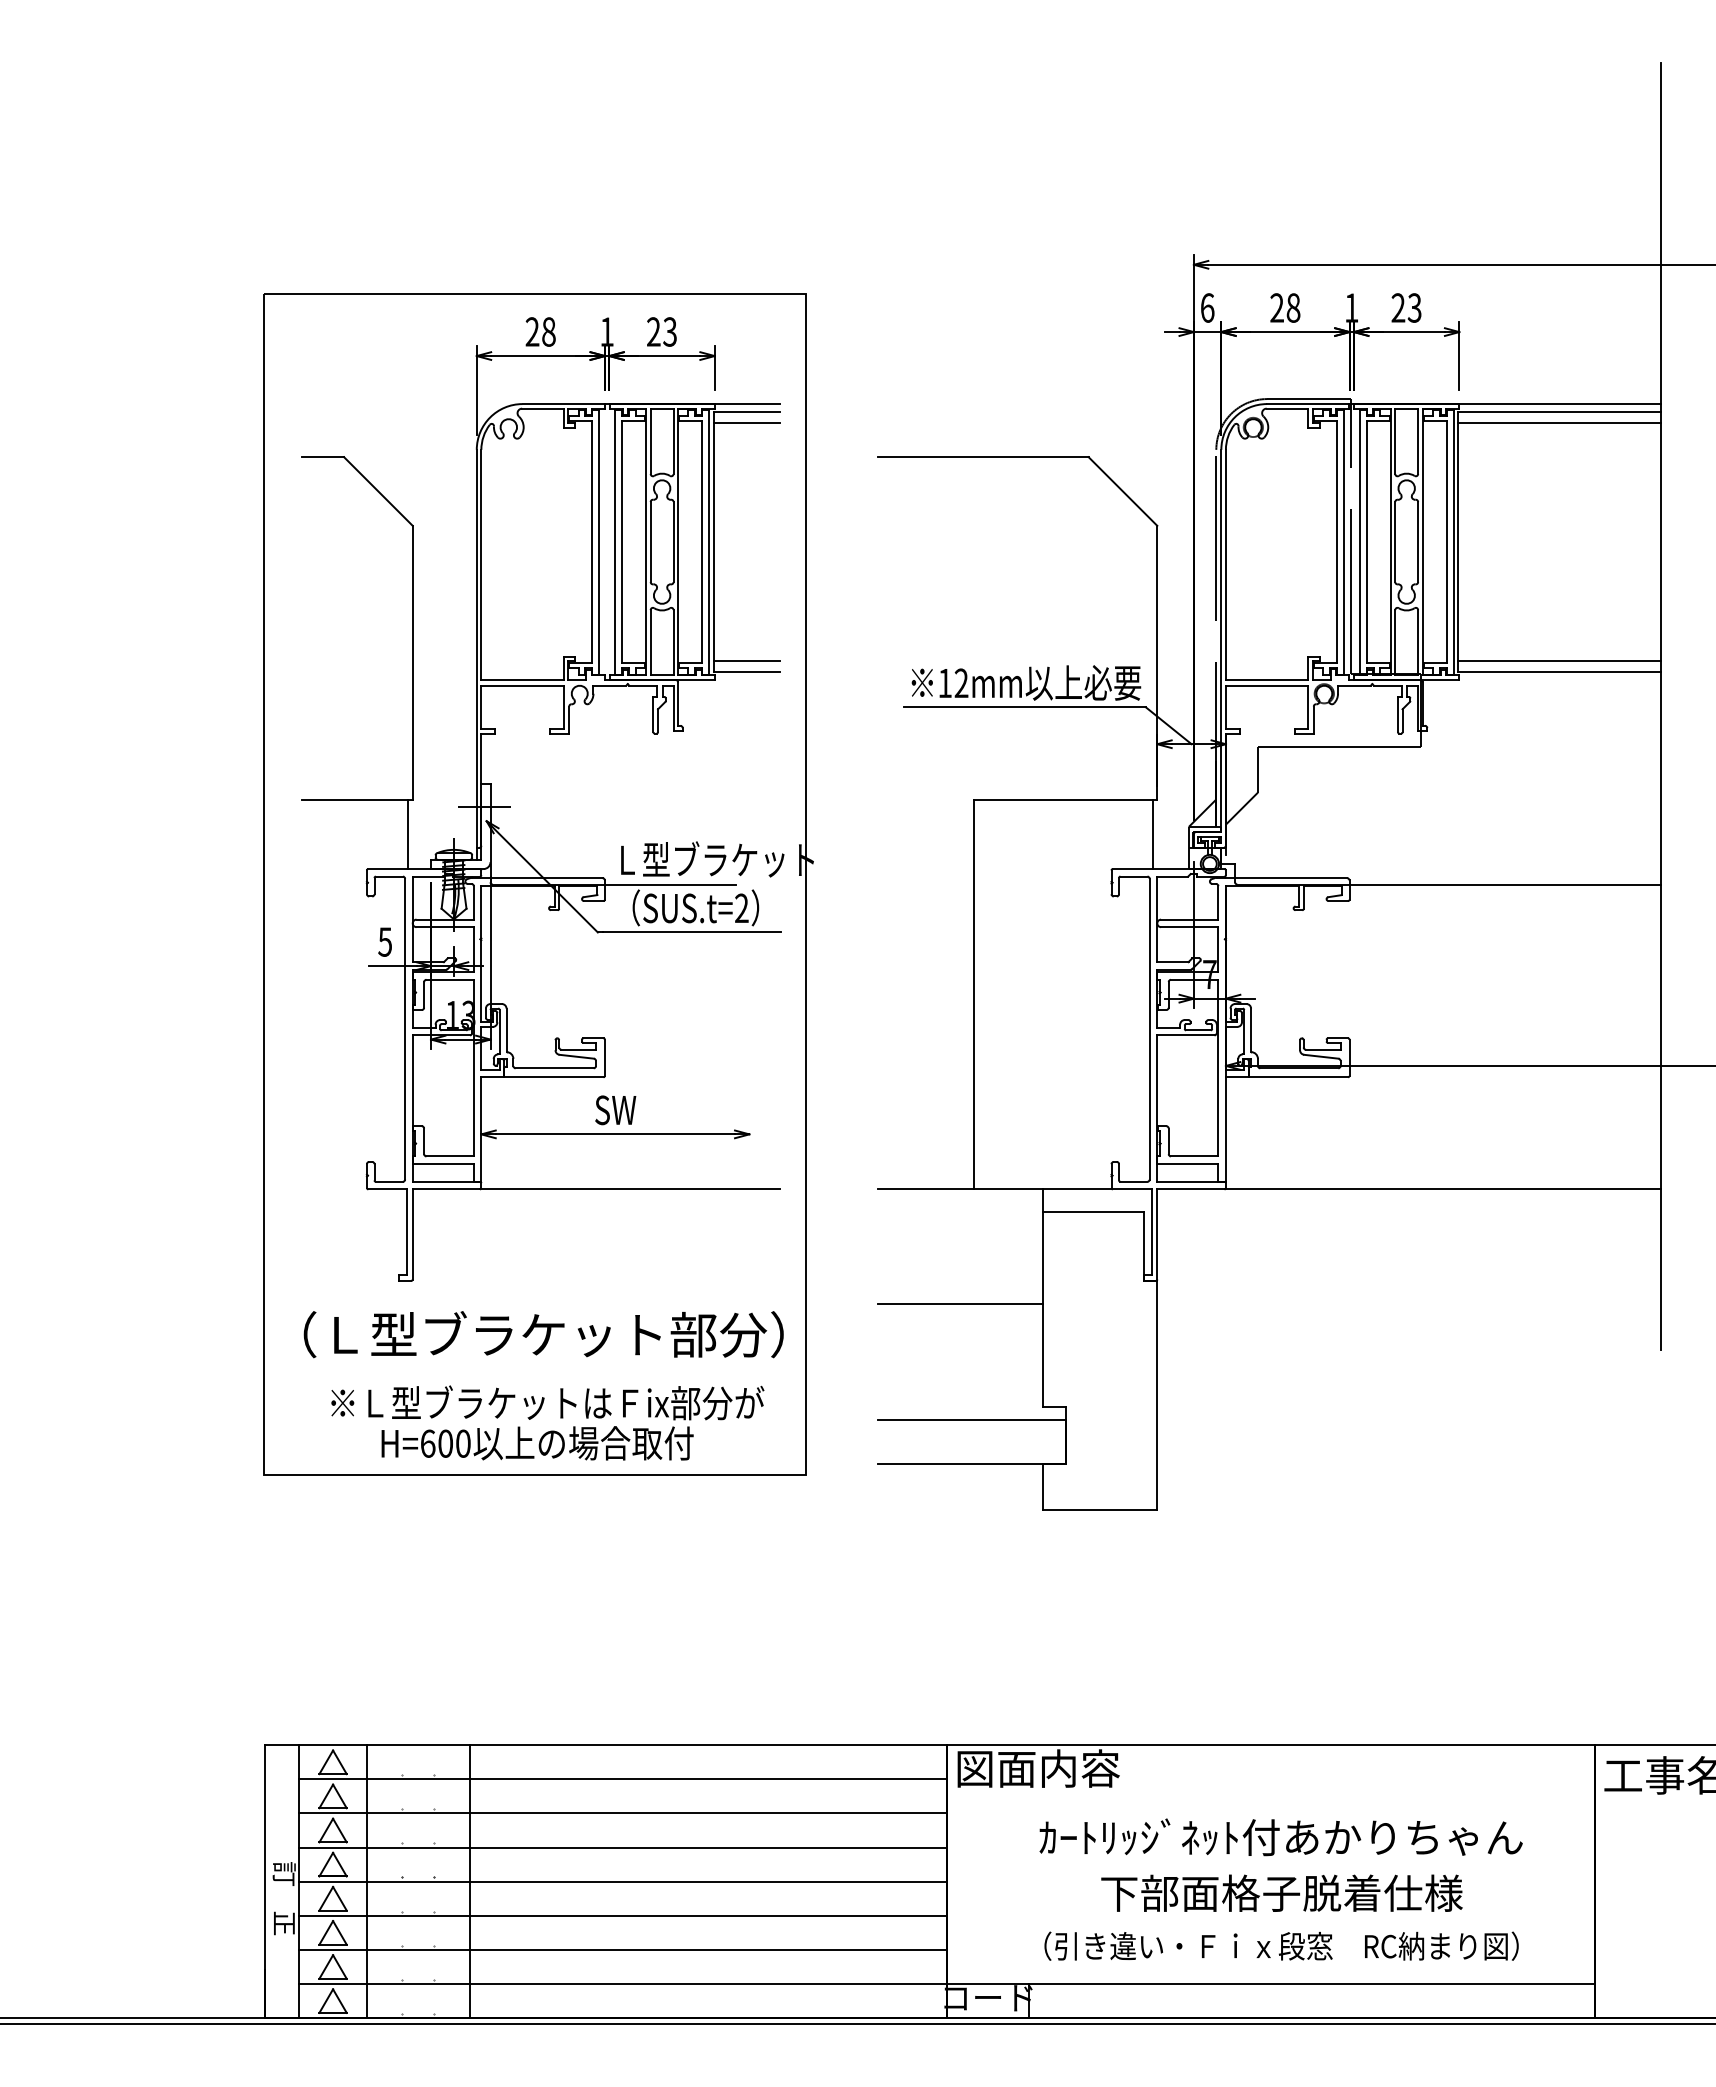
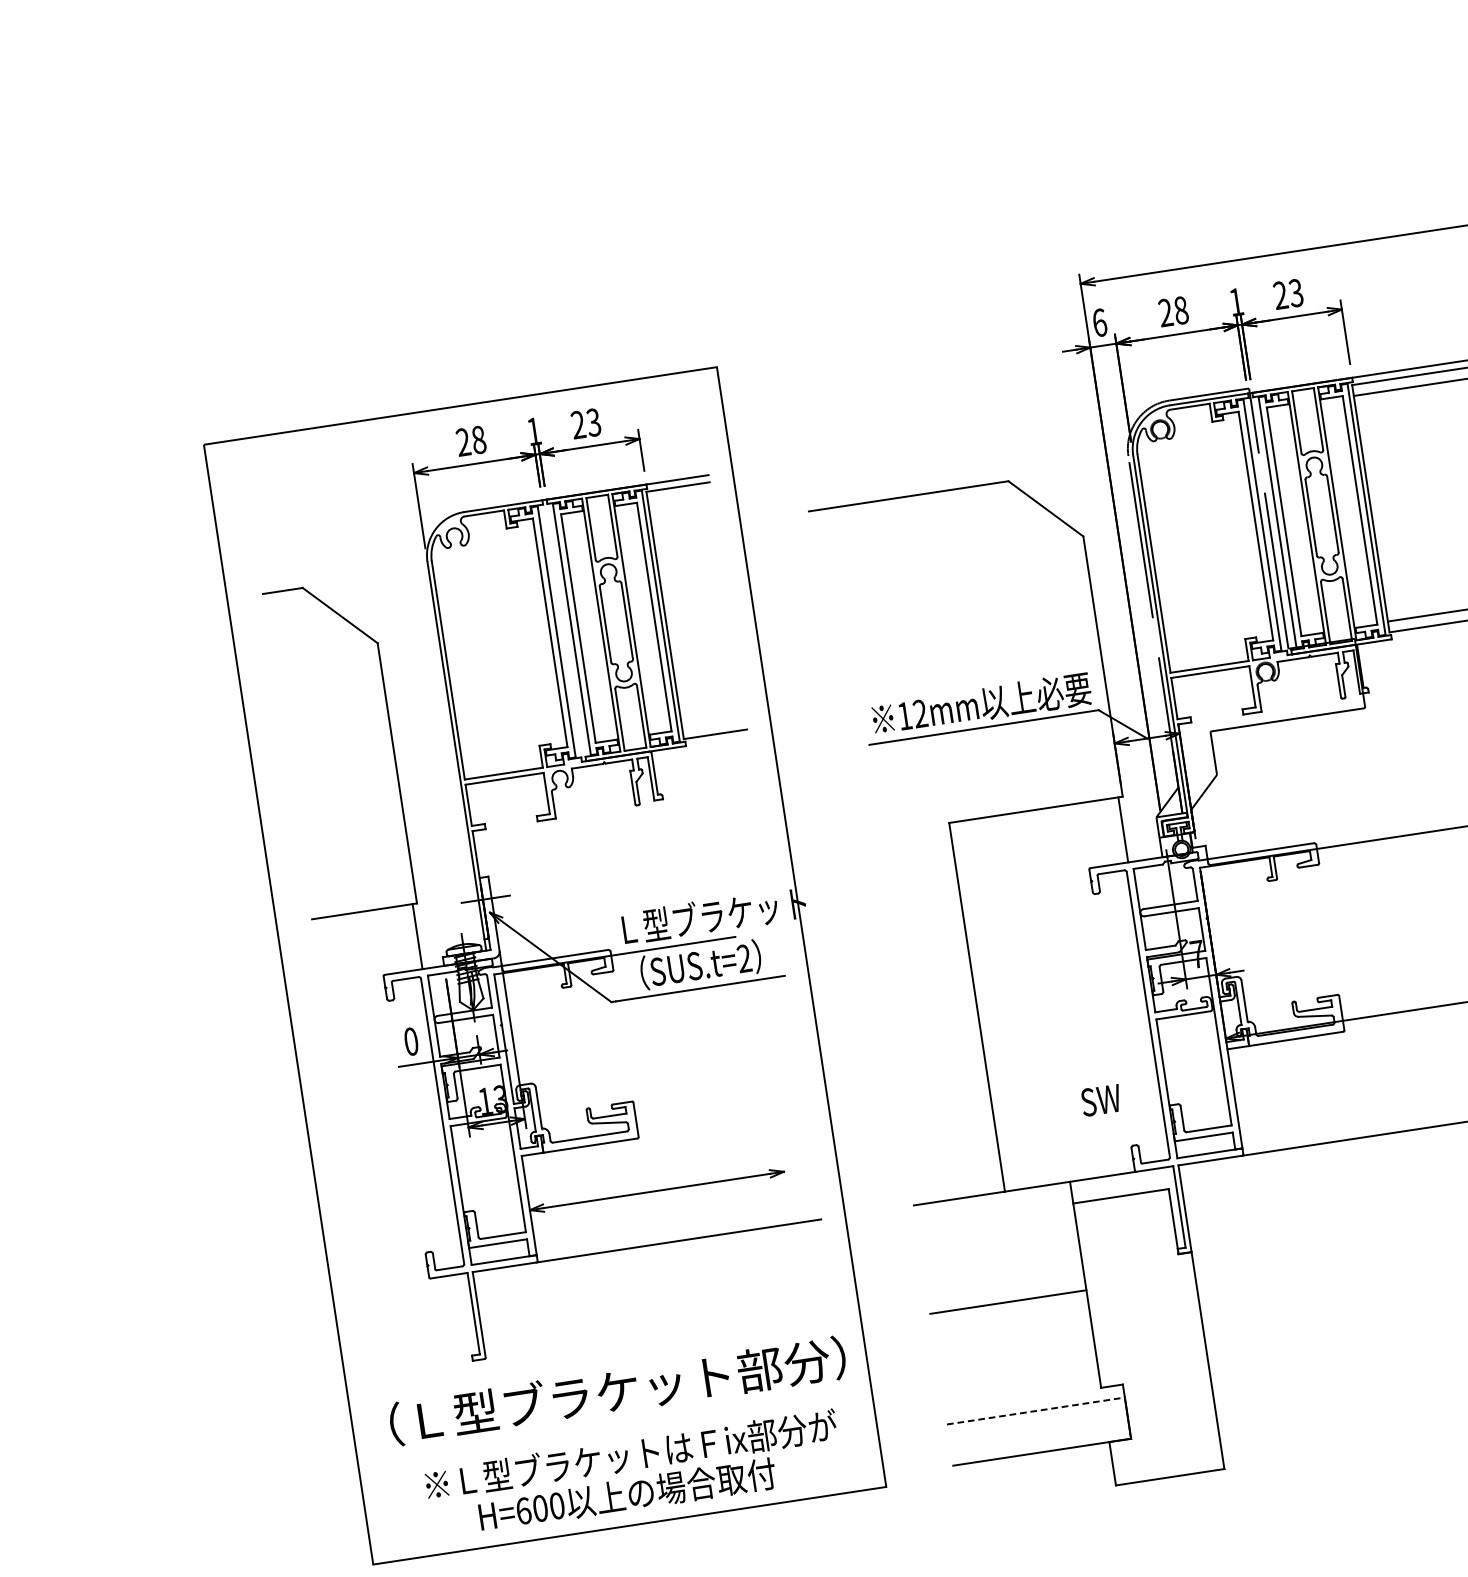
line: (746, 423) -> (679, 498), removed
line: (746, 661) -> (713, 723), removed
text: (385, 941) -> (411, 1041), 5 -> 0
text: (615, 1110) -> (1101, 1100), moved
line: (971, 1420) -> (1035, 1411), solid -> dashed

